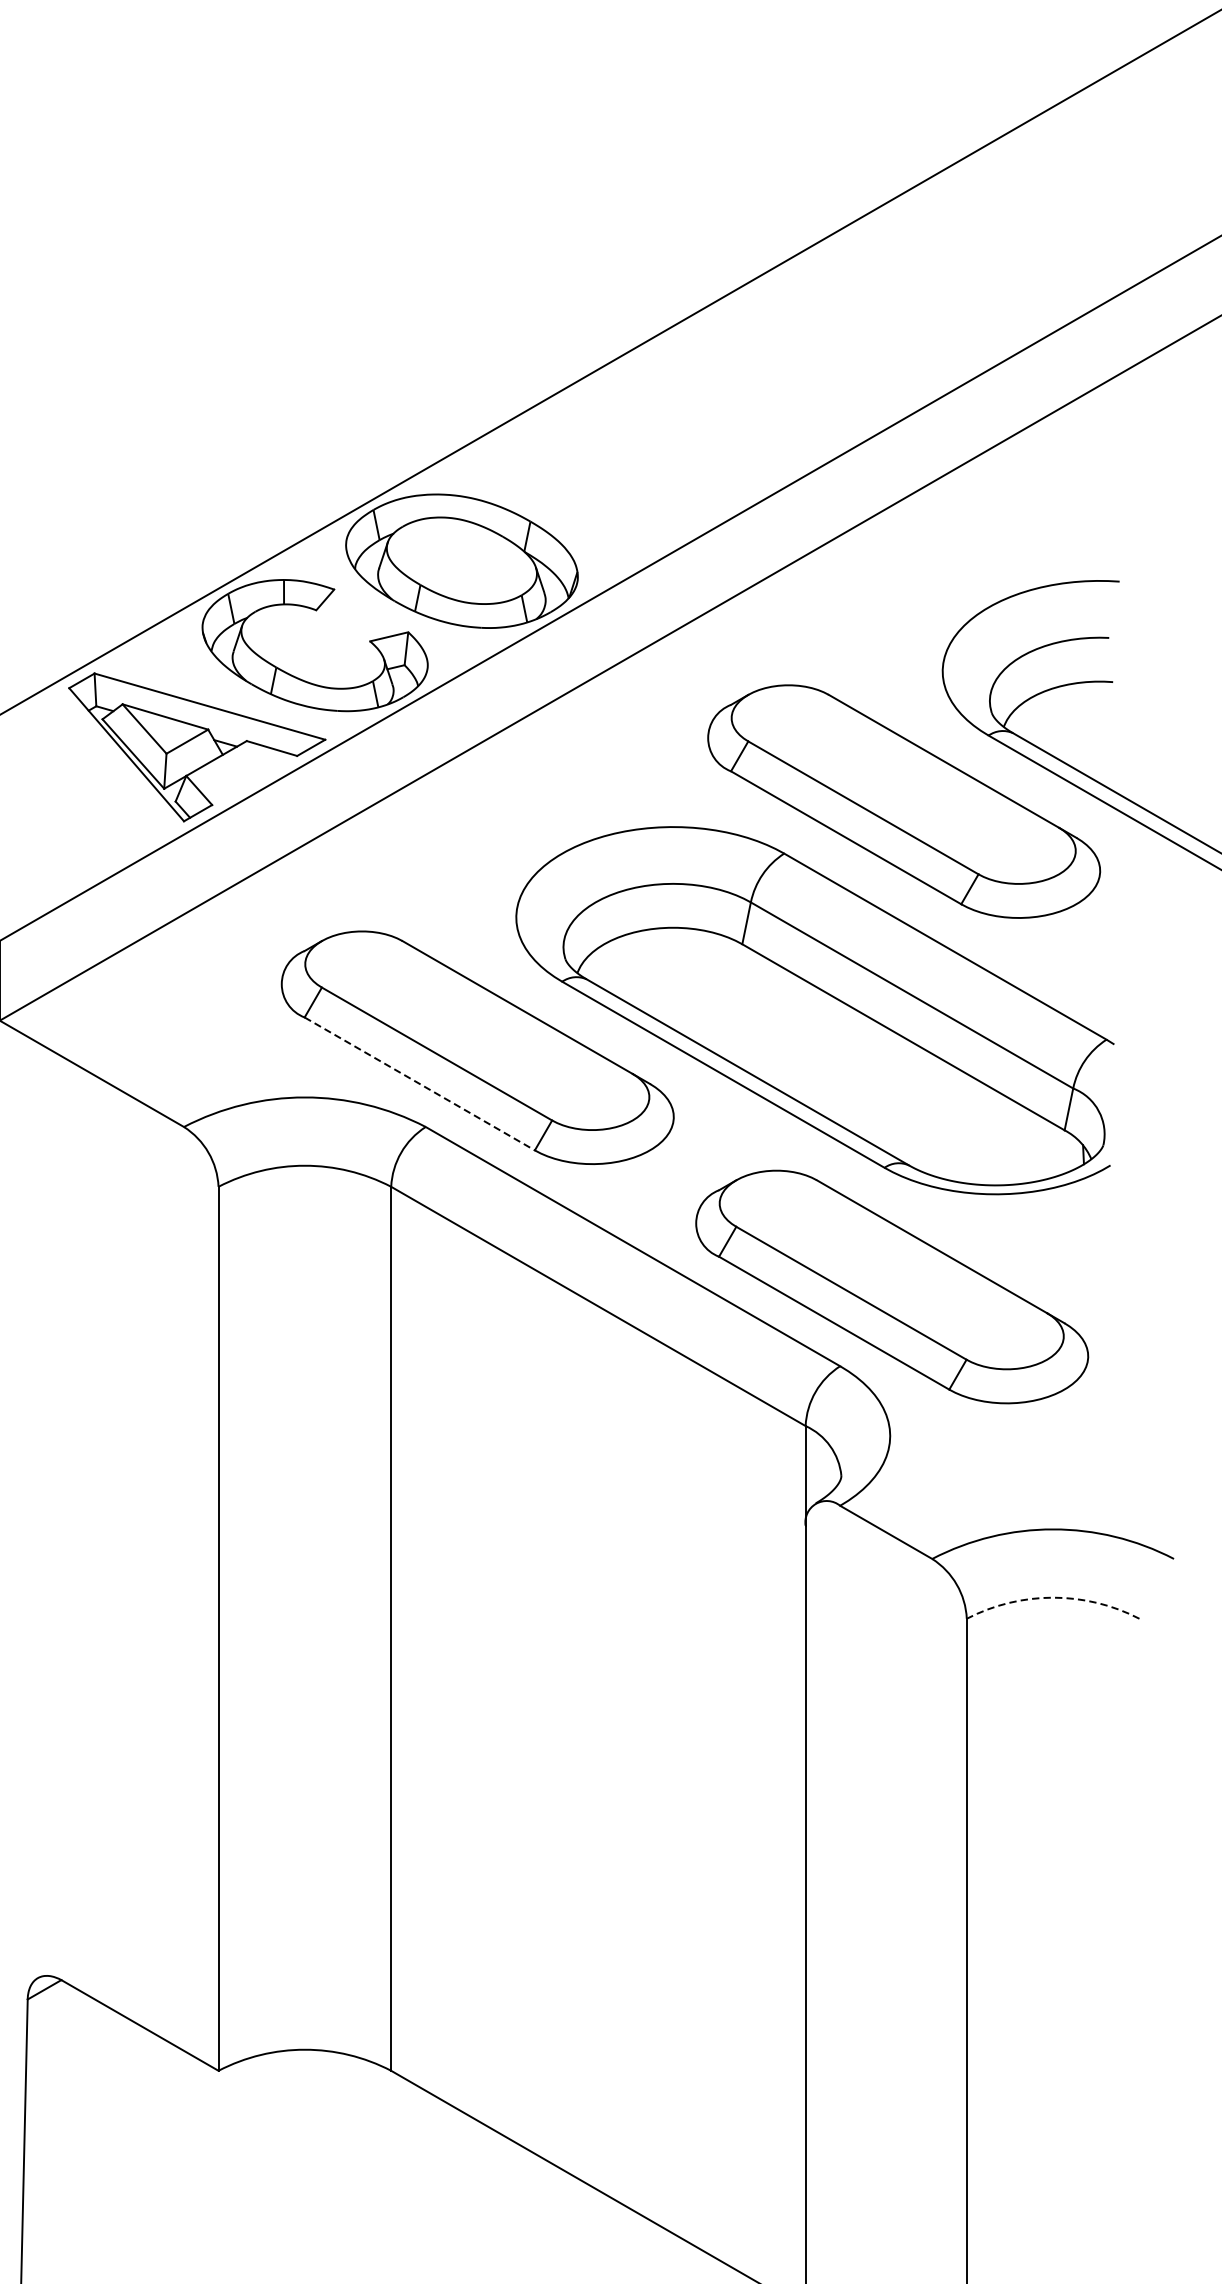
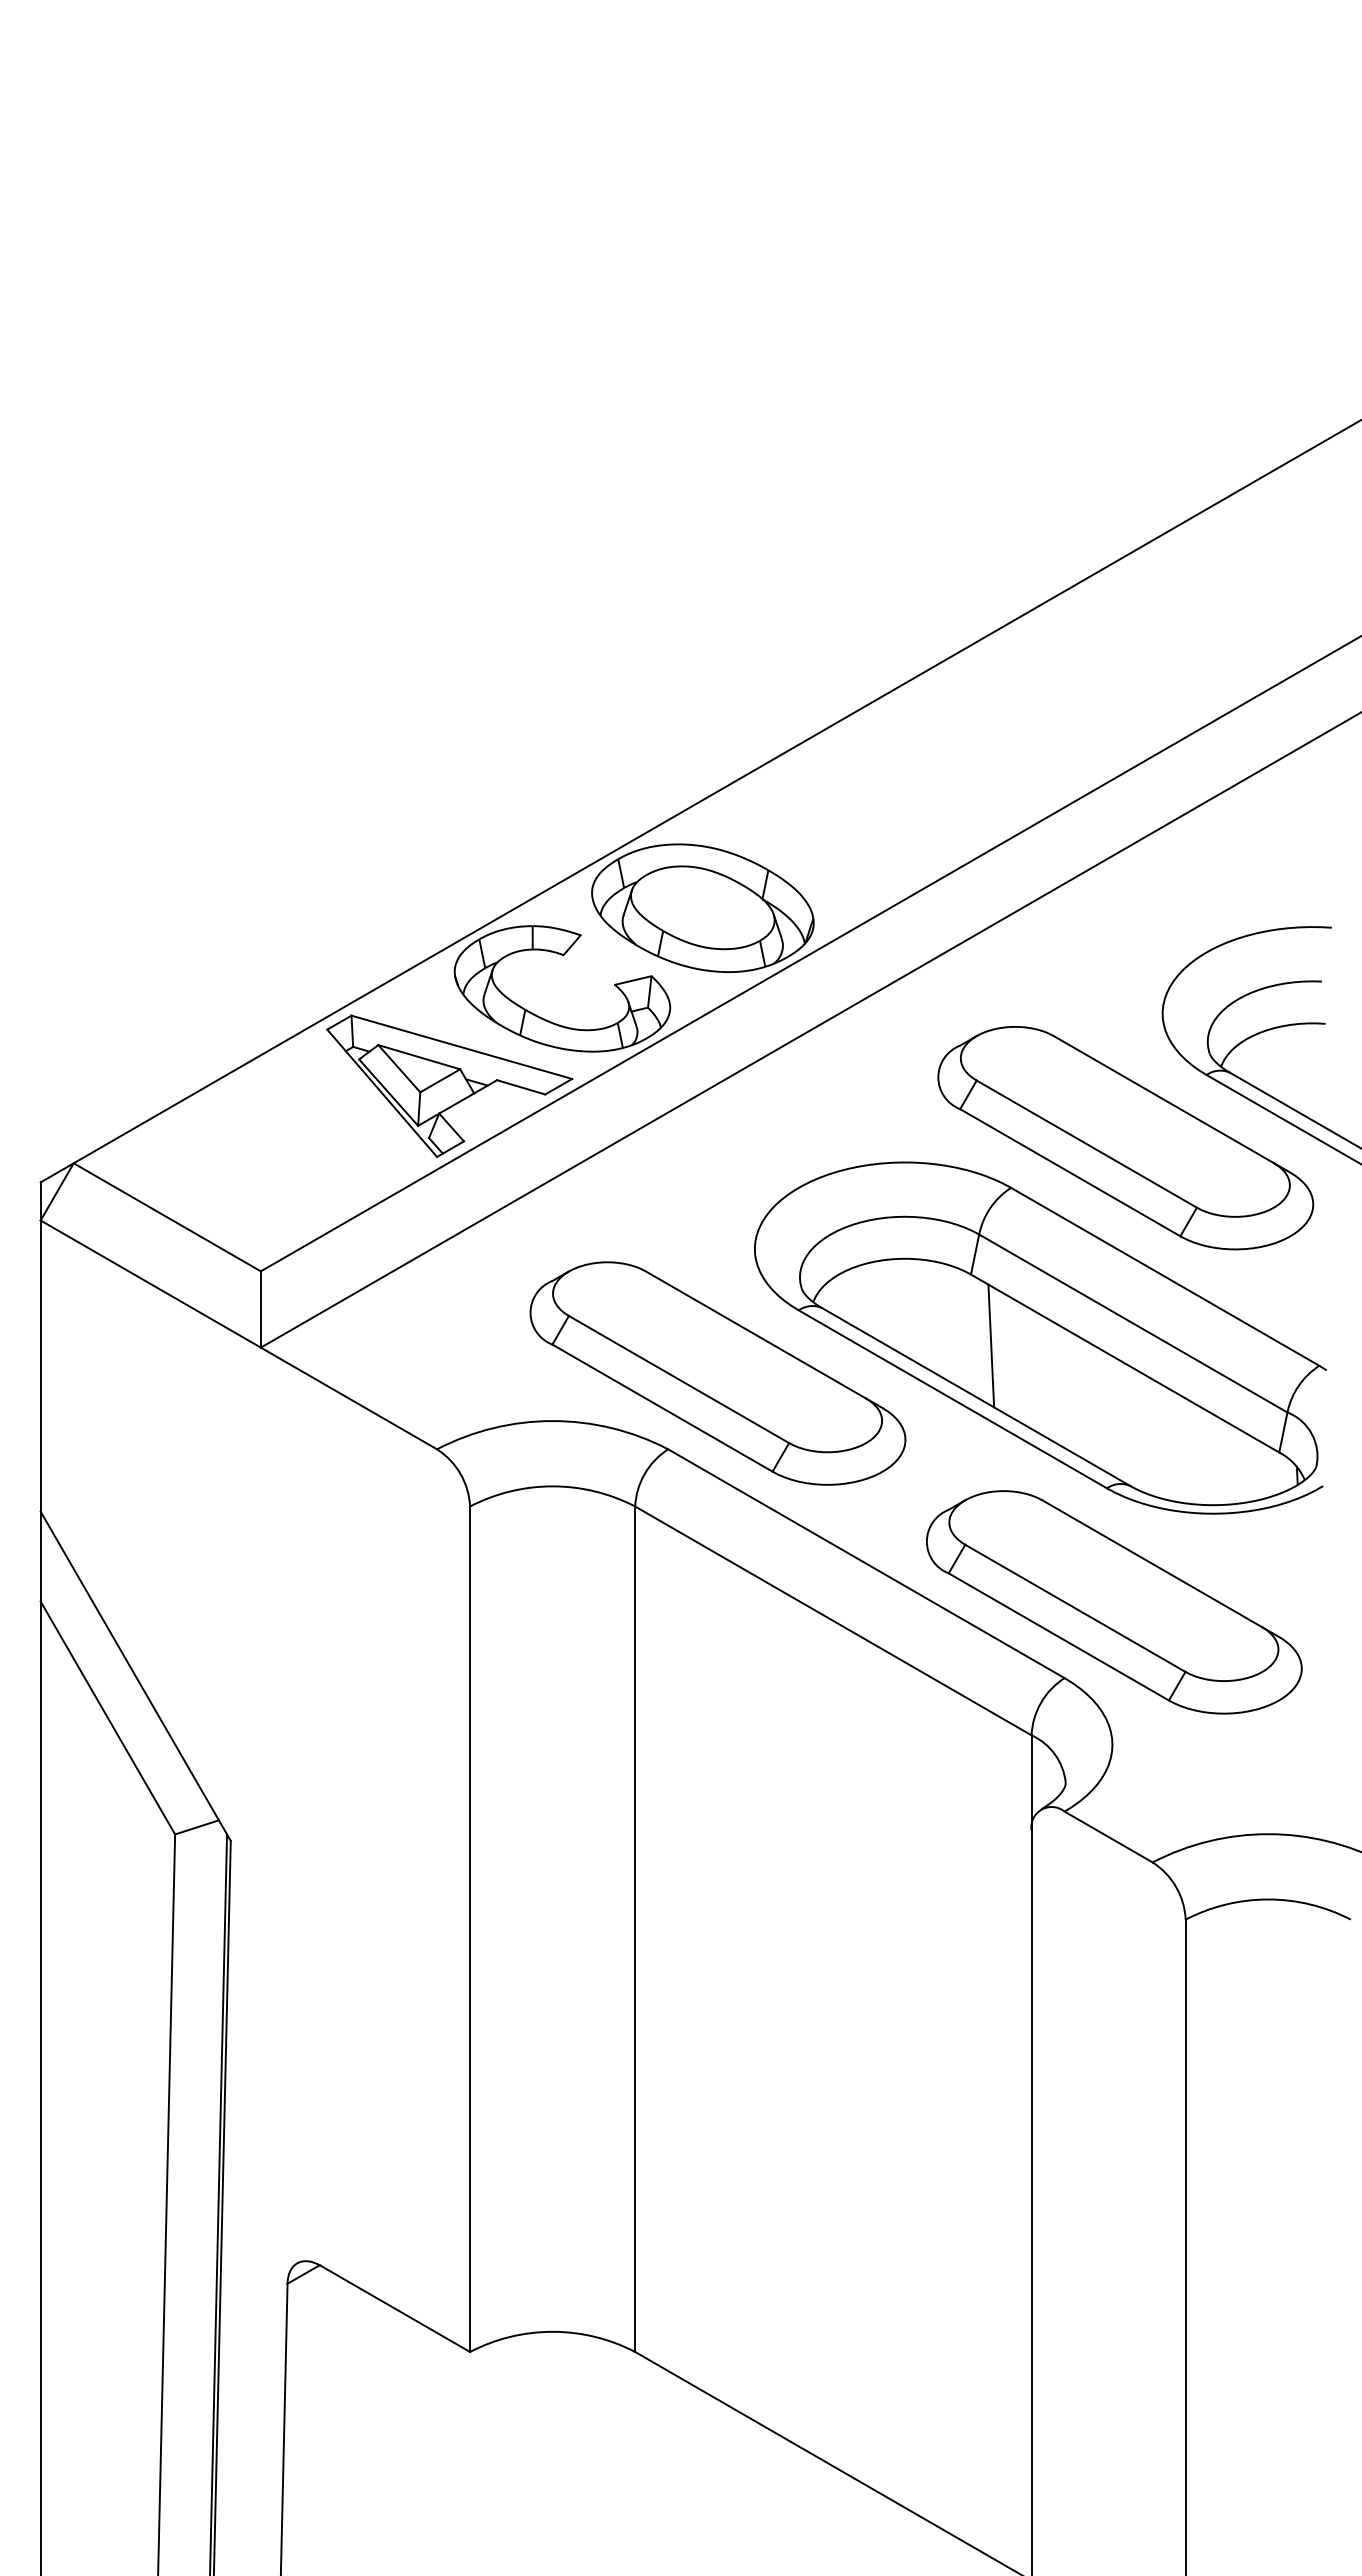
line: (763, 1018) -> (991, 1345), added
line: (419, 1084) -> (662, 1408), dashed -> solid
arc: (1053, 1597) -> (1268, 1899), dashed -> solid

